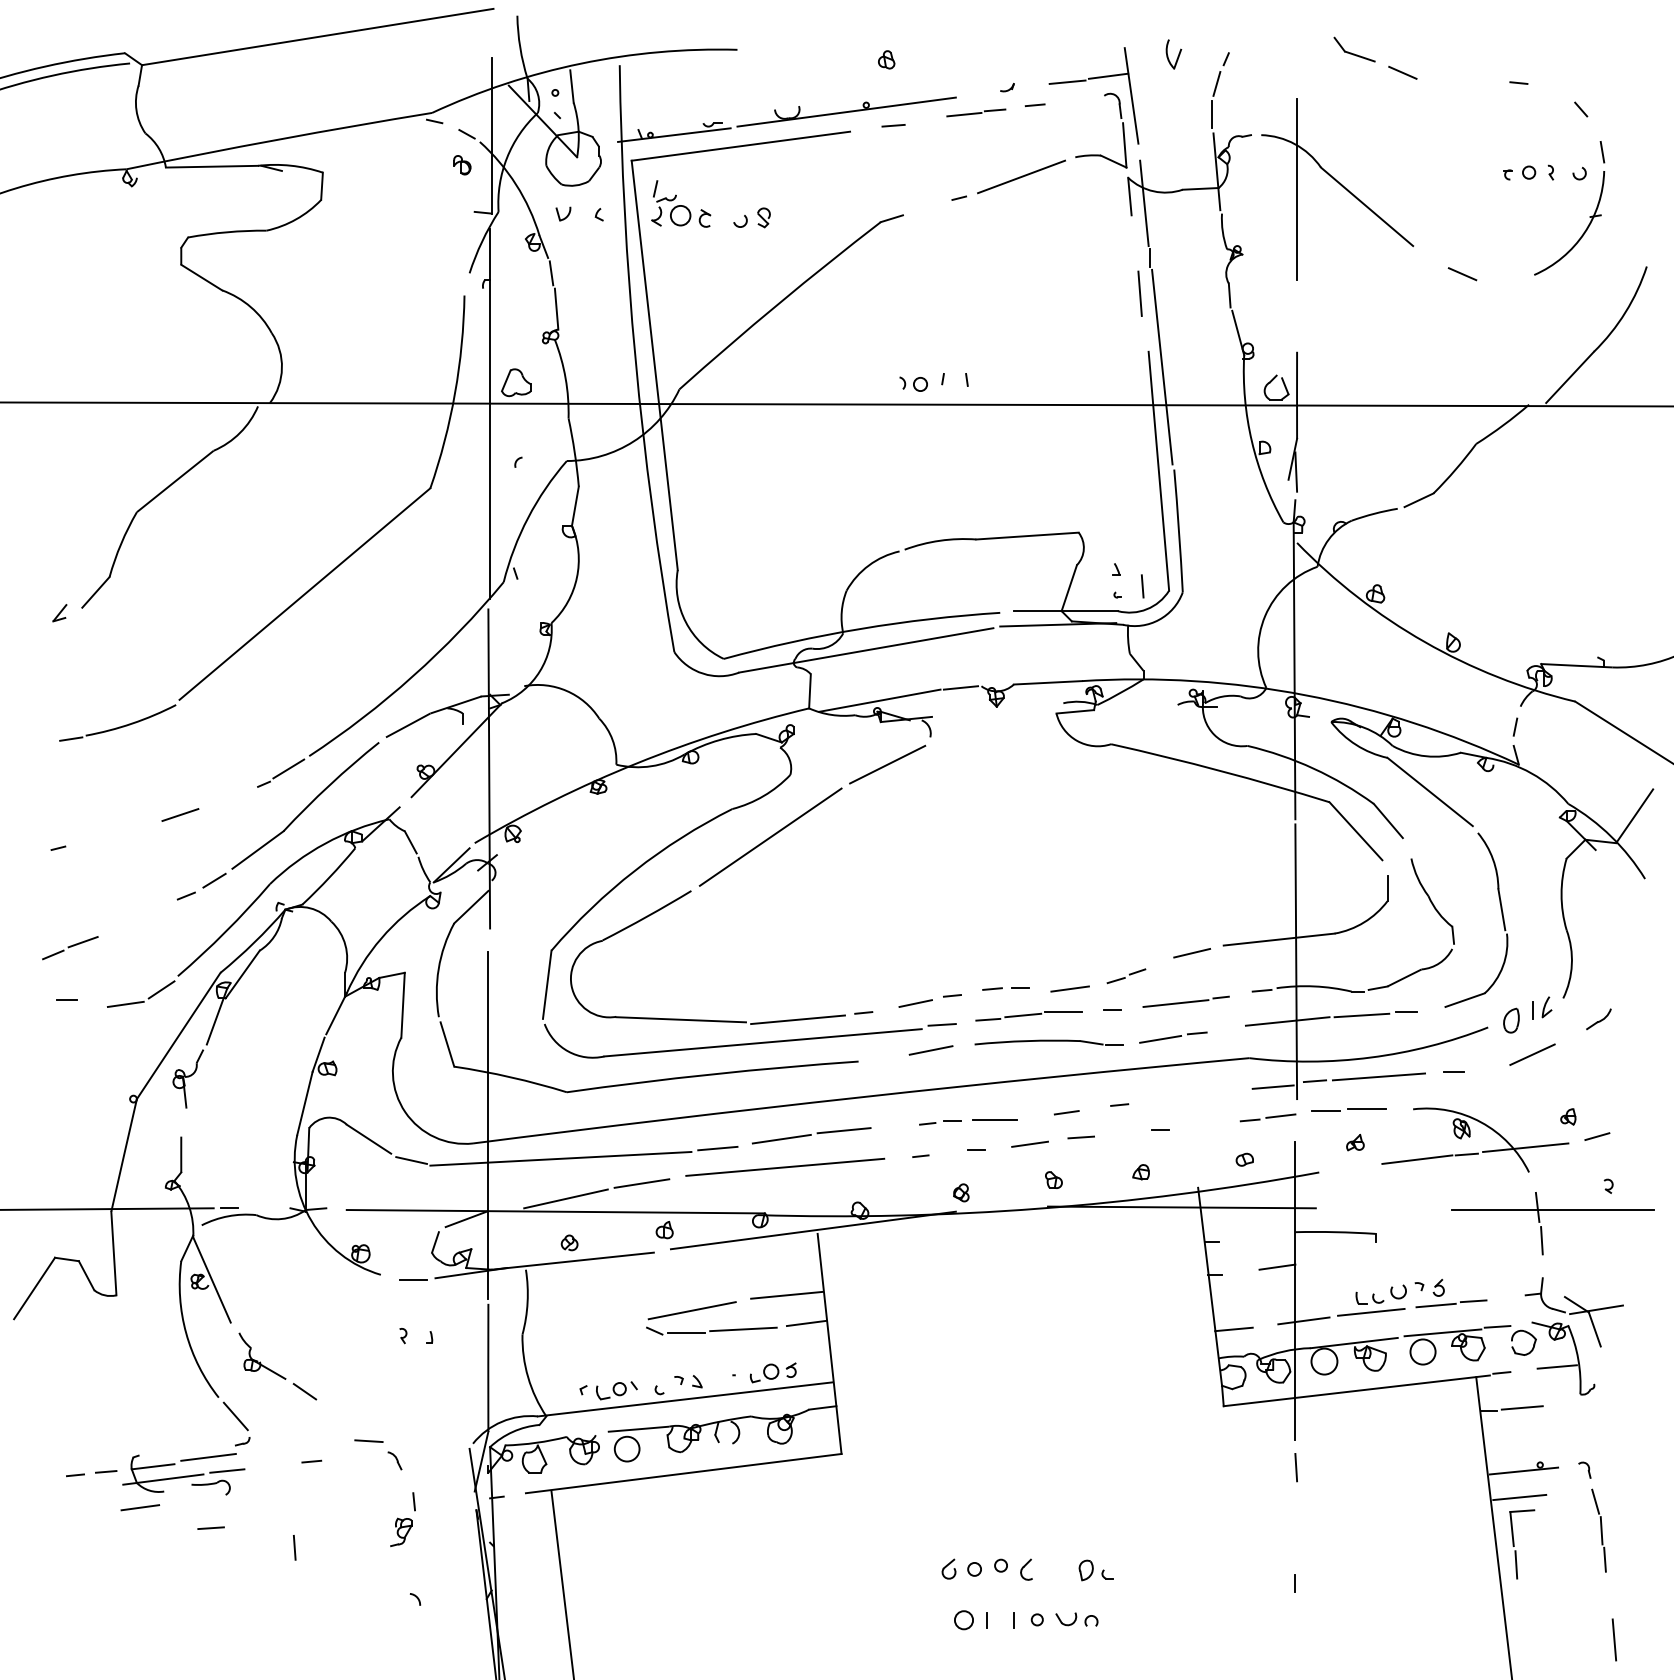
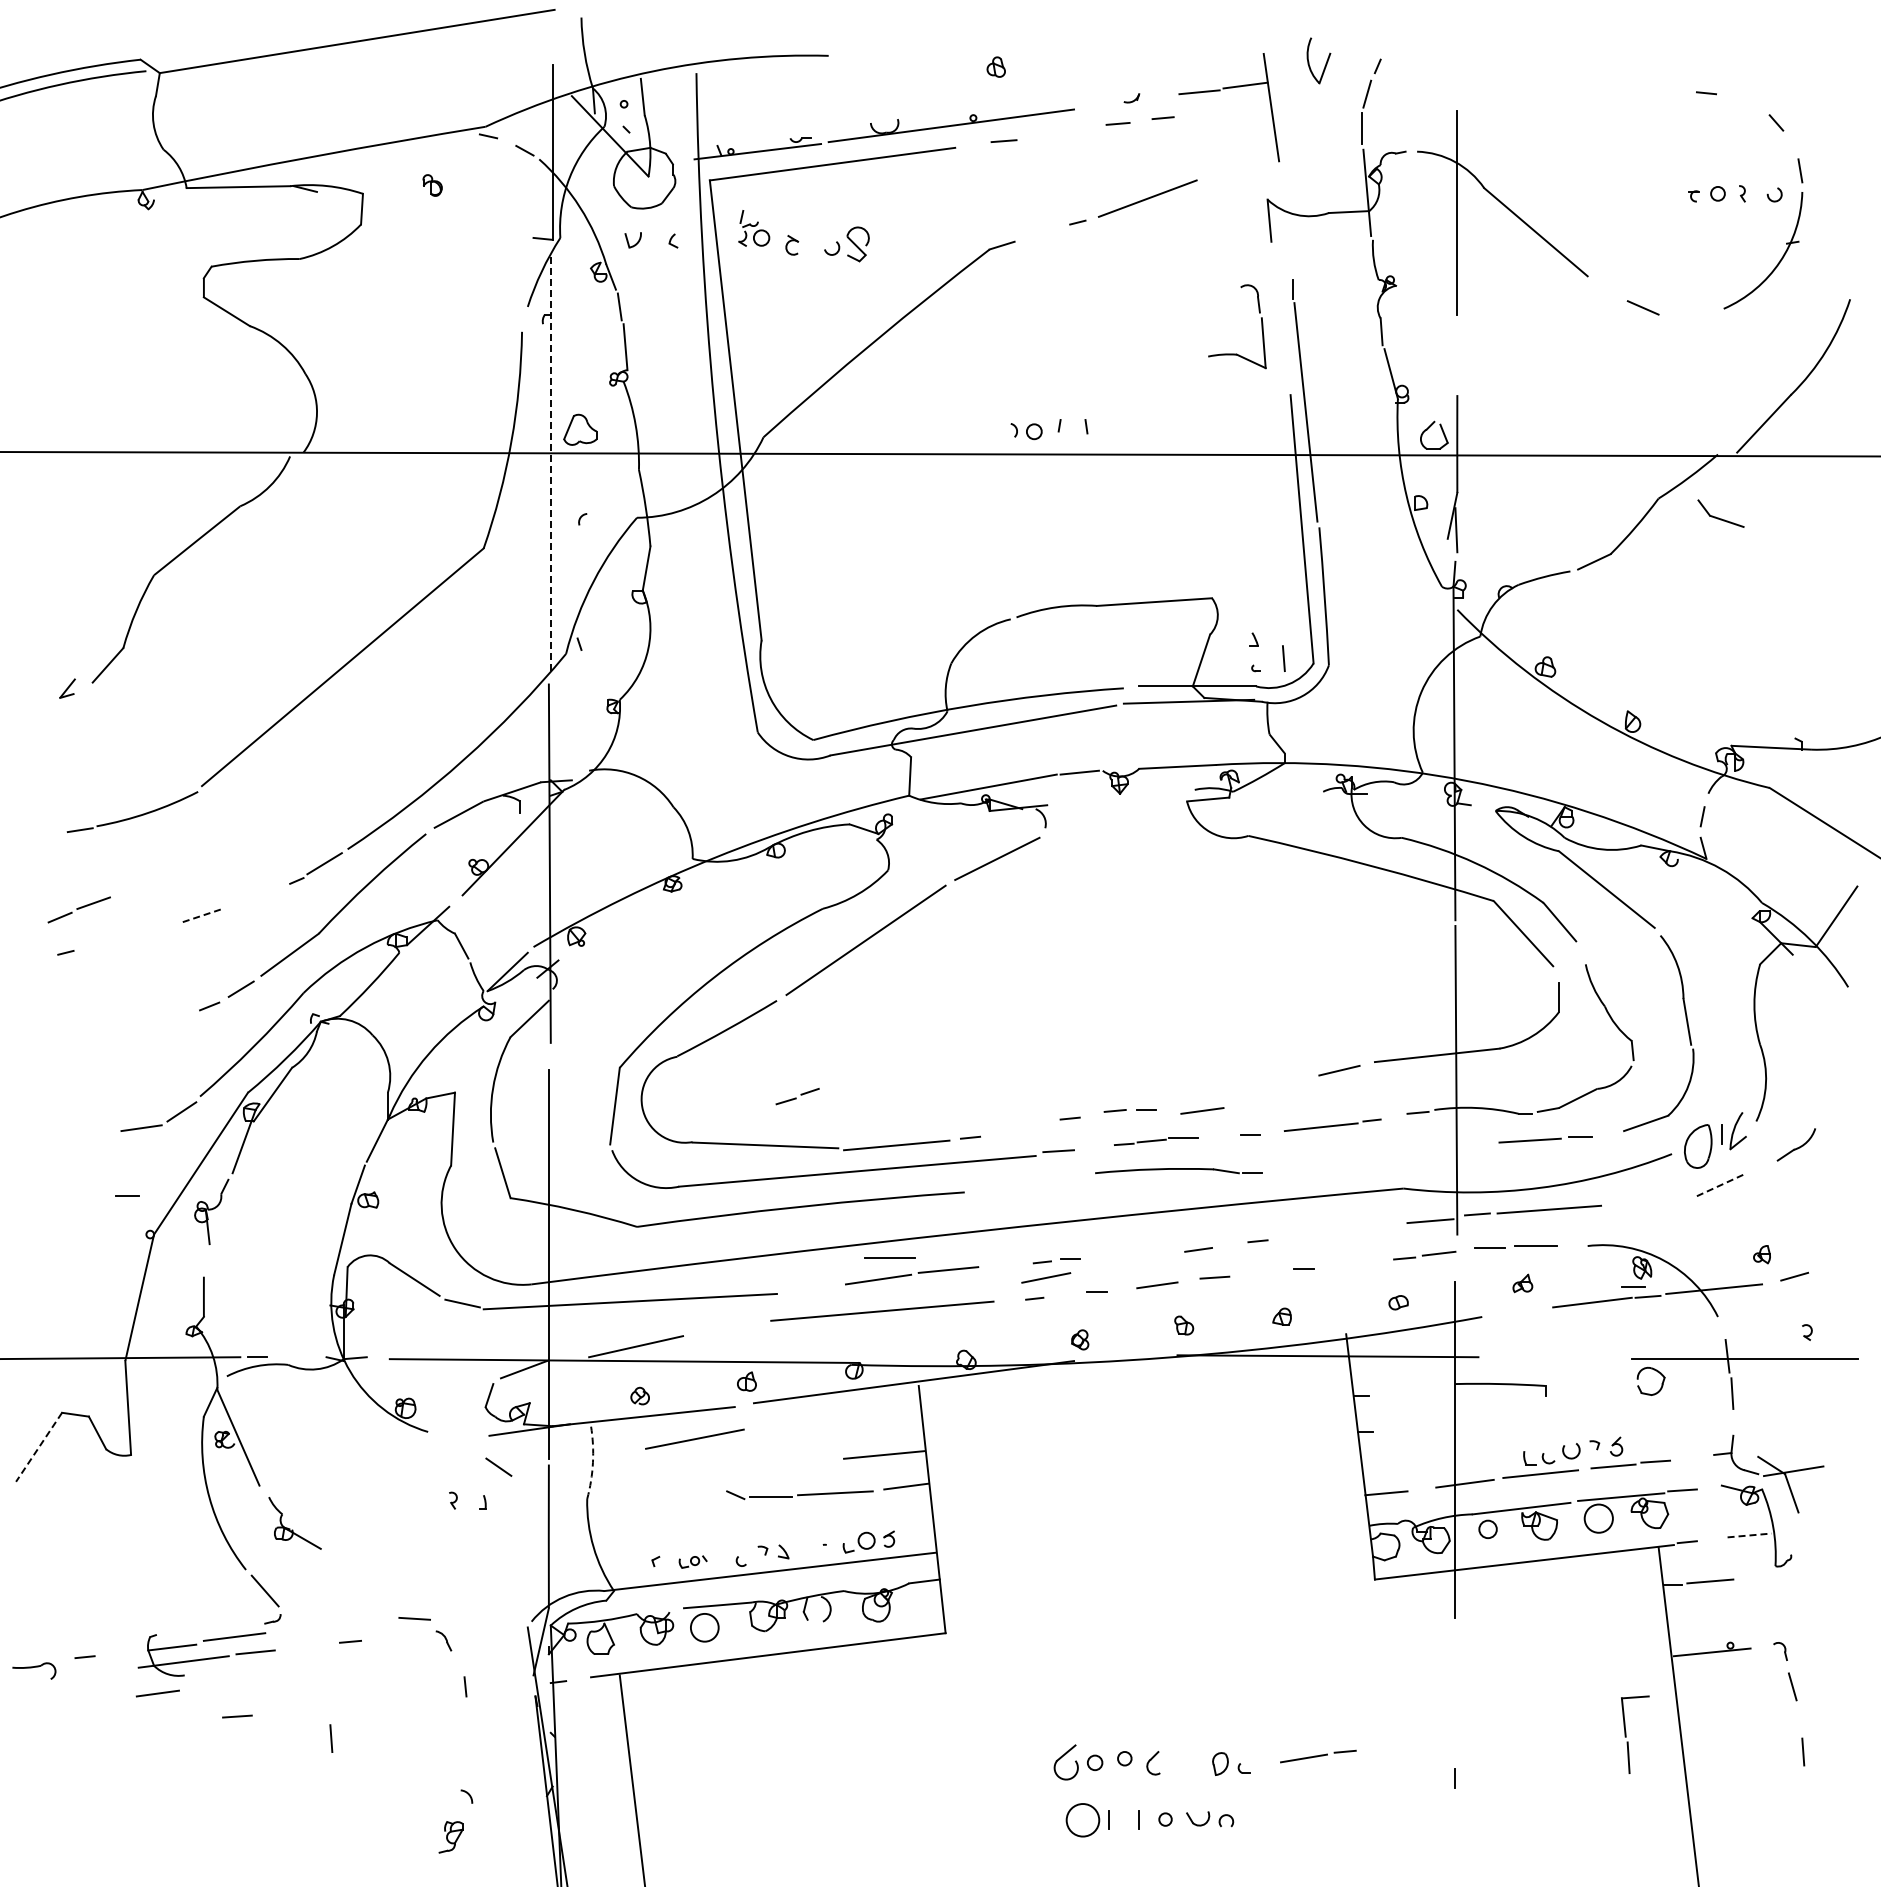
part: (1354, 49) -> (1720, 513), moved
part: (1173, 53) -> (1318, 60), size x1.4
line: (1402, 72) -> (1575, 81), removed
line: (964, 114) -> (1083, 128), removed
part: (1122, 130) -> (1261, 326), moved
part: (462, 165) -> (432, 185), moved
part: (670, 203) -> (753, 228), size x0.7
line: (1144, 203) -> (1285, 228), removed
part: (764, 217) -> (858, 244), size x1.6
line: (1139, 293) -> (1280, 329), removed
line: (489, 414) -> (550, 465), solid -> dashed
line: (180, 815) -> (203, 915), solid -> dashed
part: (69, 947) -> (78, 909), moved
part: (1126, 976) -> (797, 1096), moved
line: (66, 999) -> (127, 1195), moved
line: (915, 1003) -> (1028, 1127), removed
part: (1546, 1007) -> (1737, 1131), size x1.6
part: (1029, 1016) -> (1156, 1141), size x0.7
part: (1599, 1018) -> (1796, 1144), size x1.4
part: (1510, 1020) -> (1697, 1146), size x1.6
line: (1287, 1021) -> (1446, 1147), removed
part: (1173, 1037) -> (1318, 1756), moved
line: (931, 1050) -> (1046, 1277), moved
line: (1533, 1054) -> (1722, 1184), solid -> dashed
line: (1453, 1071) -> (1633, 1286), moved
line: (994, 1119) -> (889, 1257), moved
line: (717, 1148) -> (806, 1290), removed
line: (642, 1183) -> (721, 1329), removed
line: (1277, 1267) -> (1435, 1423), removed
line: (413, 1279) -> (464, 1437), removed
line: (34, 1288) -> (38, 1447), solid -> dashed
arc: (527, 1302) -> (592, 1462), solid -> dashed
line: (691, 1310) -> (694, 1438), moved
part: (1529, 1334) -> (1657, 1372), moved
circle: (1323, 1361) -> (1487, 1529), size x0.6
line: (1558, 1366) -> (1750, 1535), solid -> dashed
part: (616, 1390) -> (692, 1561), size x0.6
line: (304, 1391) -> (498, 1466), moved
line: (1296, 1467) -> (1456, 1648), removed
line: (106, 1472) -> (119, 1653), removed
part: (211, 1487) -> (34, 1670), moved
line: (1519, 1496) -> (1707, 1681), removed
line: (1601, 1530) -> (1799, 1719), removed
part: (400, 1532) -> (450, 1837), moved
part: (1514, 1544) -> (1626, 1734), moved
part: (949, 1569) -> (1066, 1762), size x1.6
circle: (964, 1619) -> (1083, 1819), size x1.6
line: (1614, 1640) -> (1813, 1842), removed

